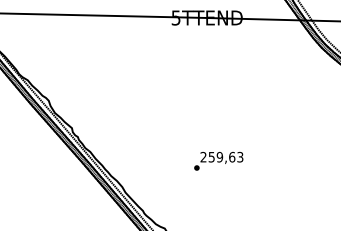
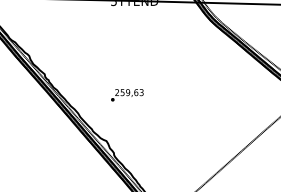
text: (219, 161) -> (127, 95), moved

